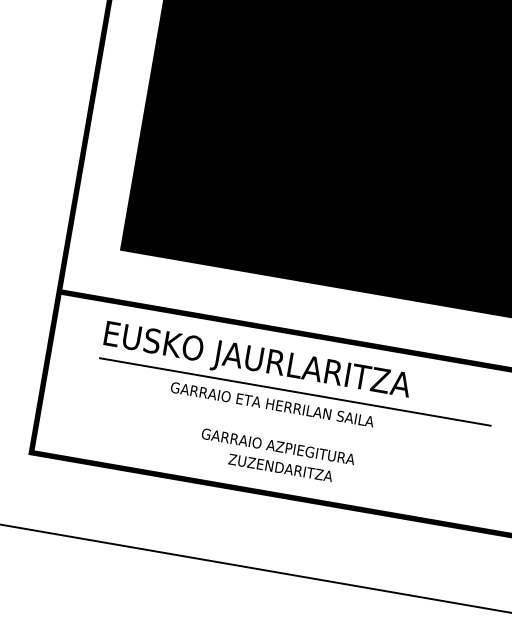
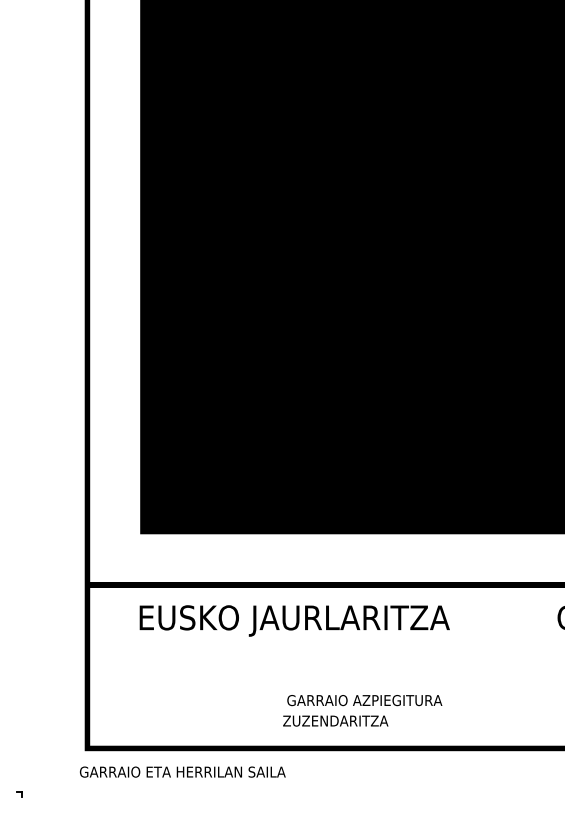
line: (294, 391) -> (336, 643), removed
text: (272, 403) -> (182, 771), moved
text: (278, 446) -> (364, 700), moved

